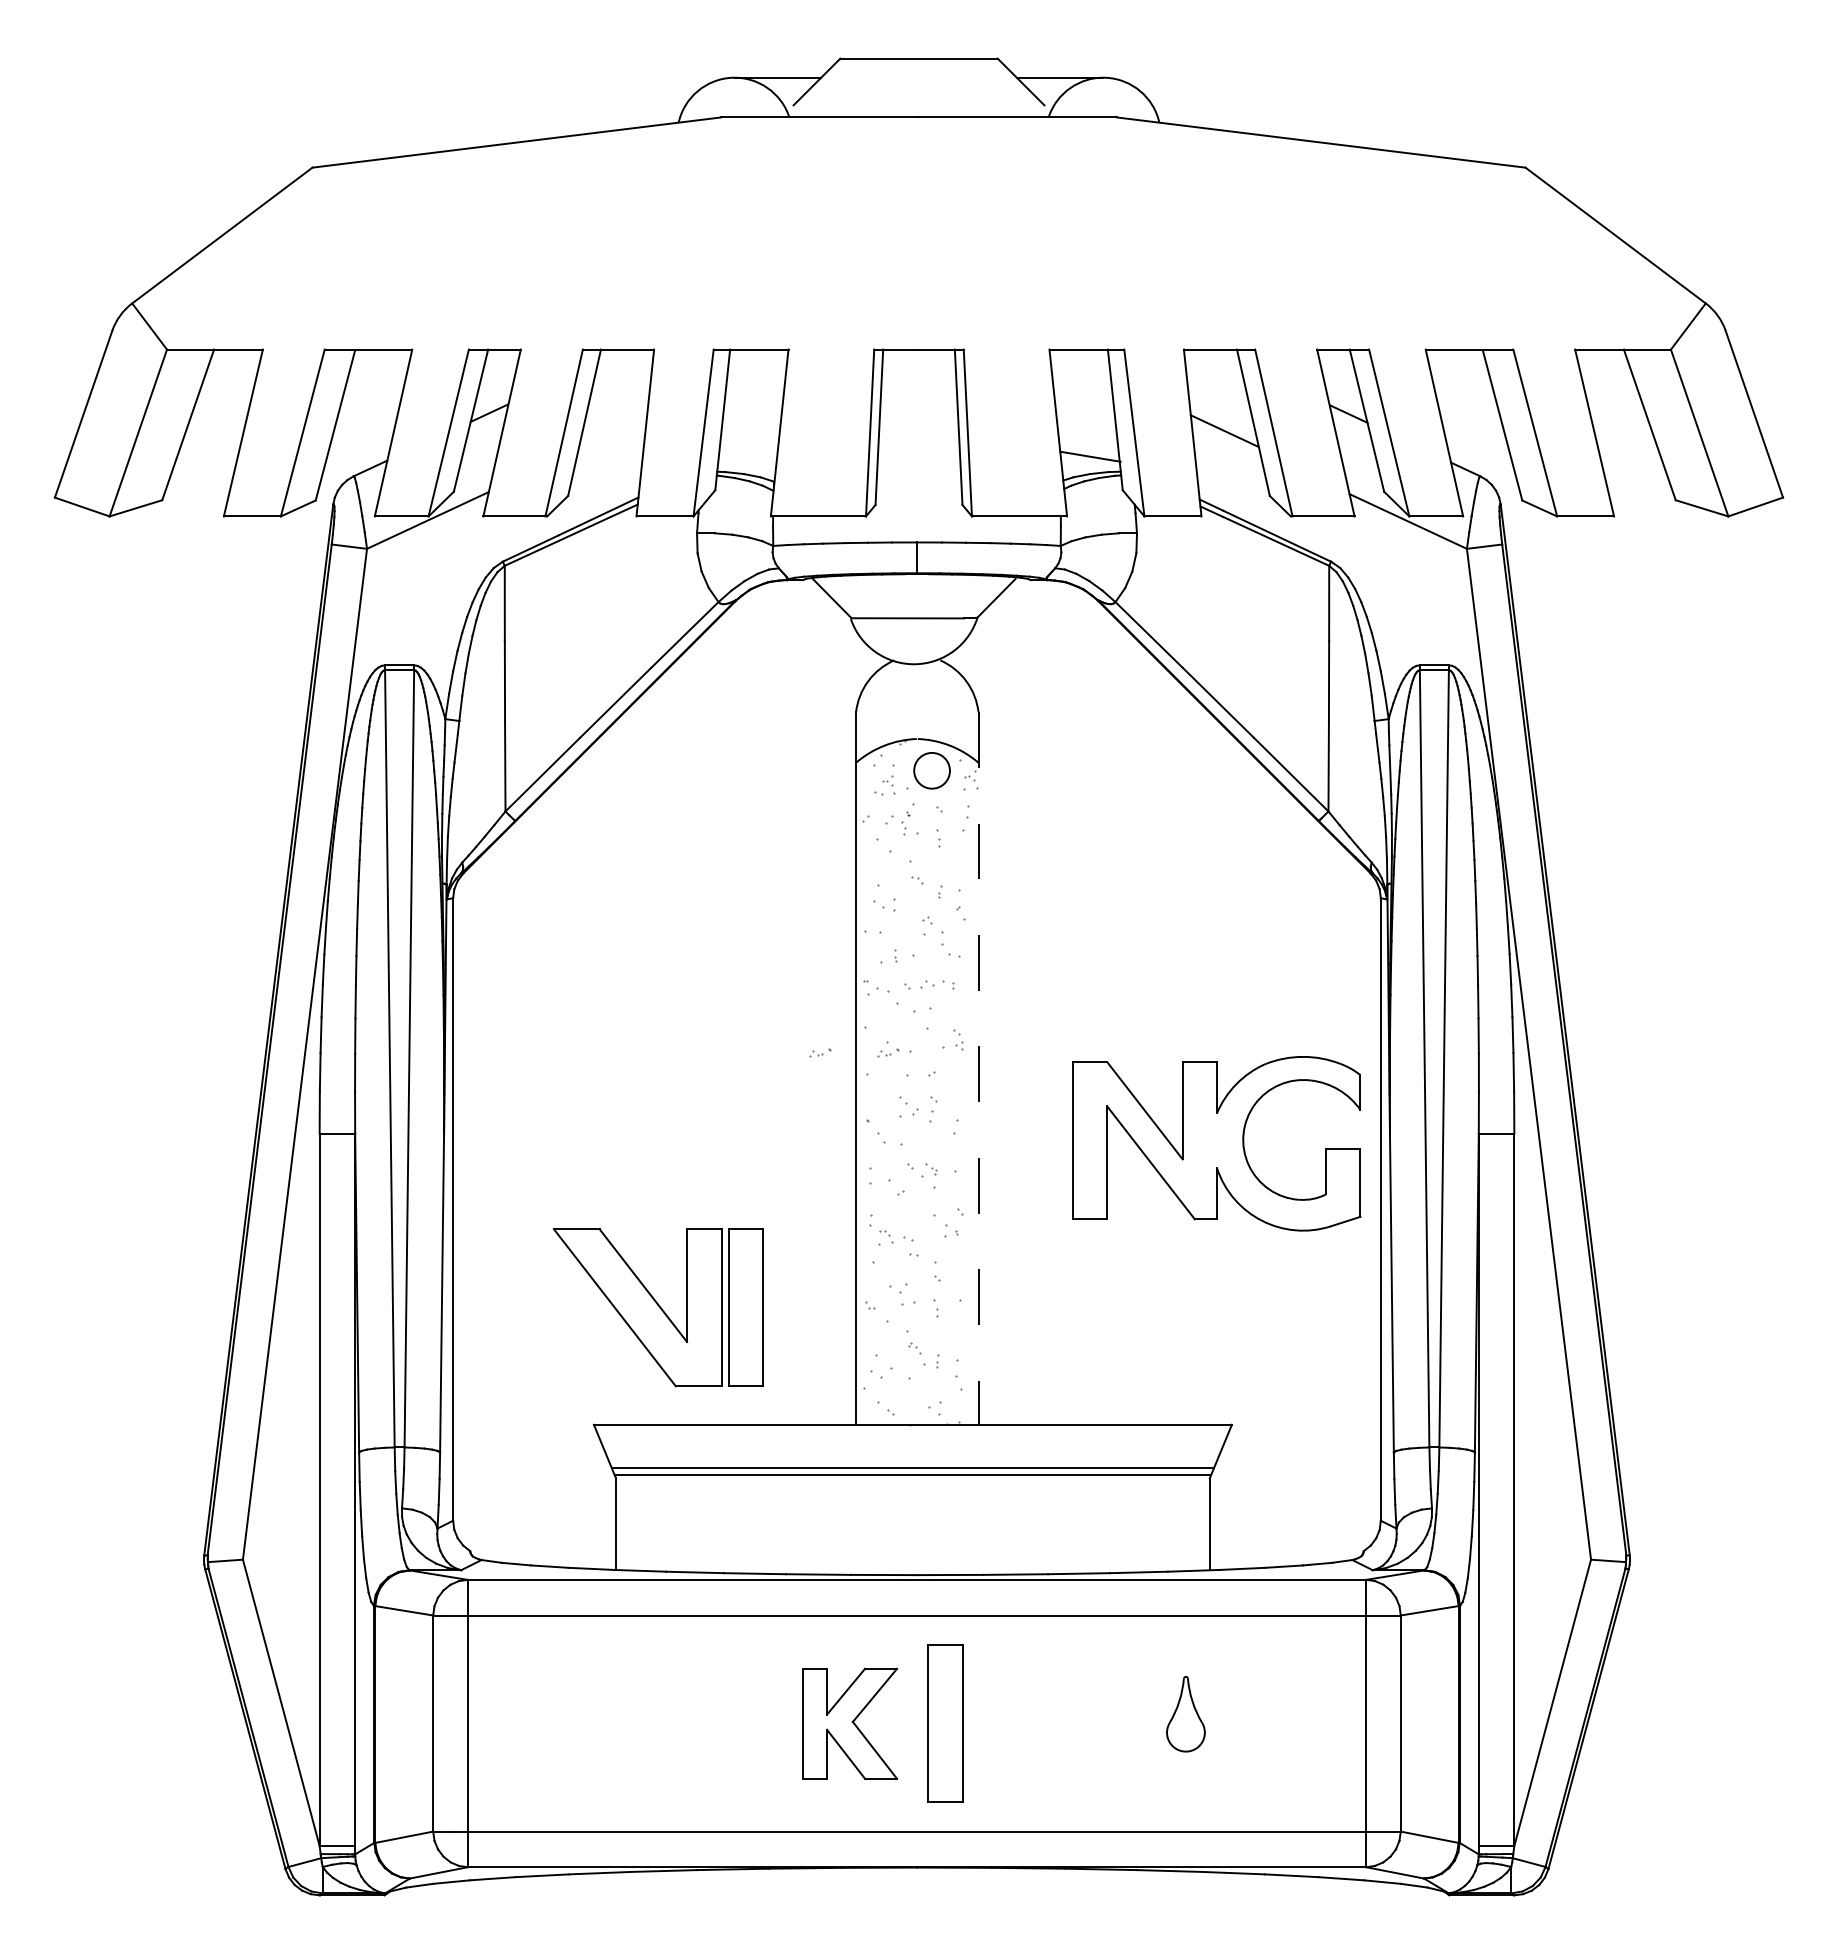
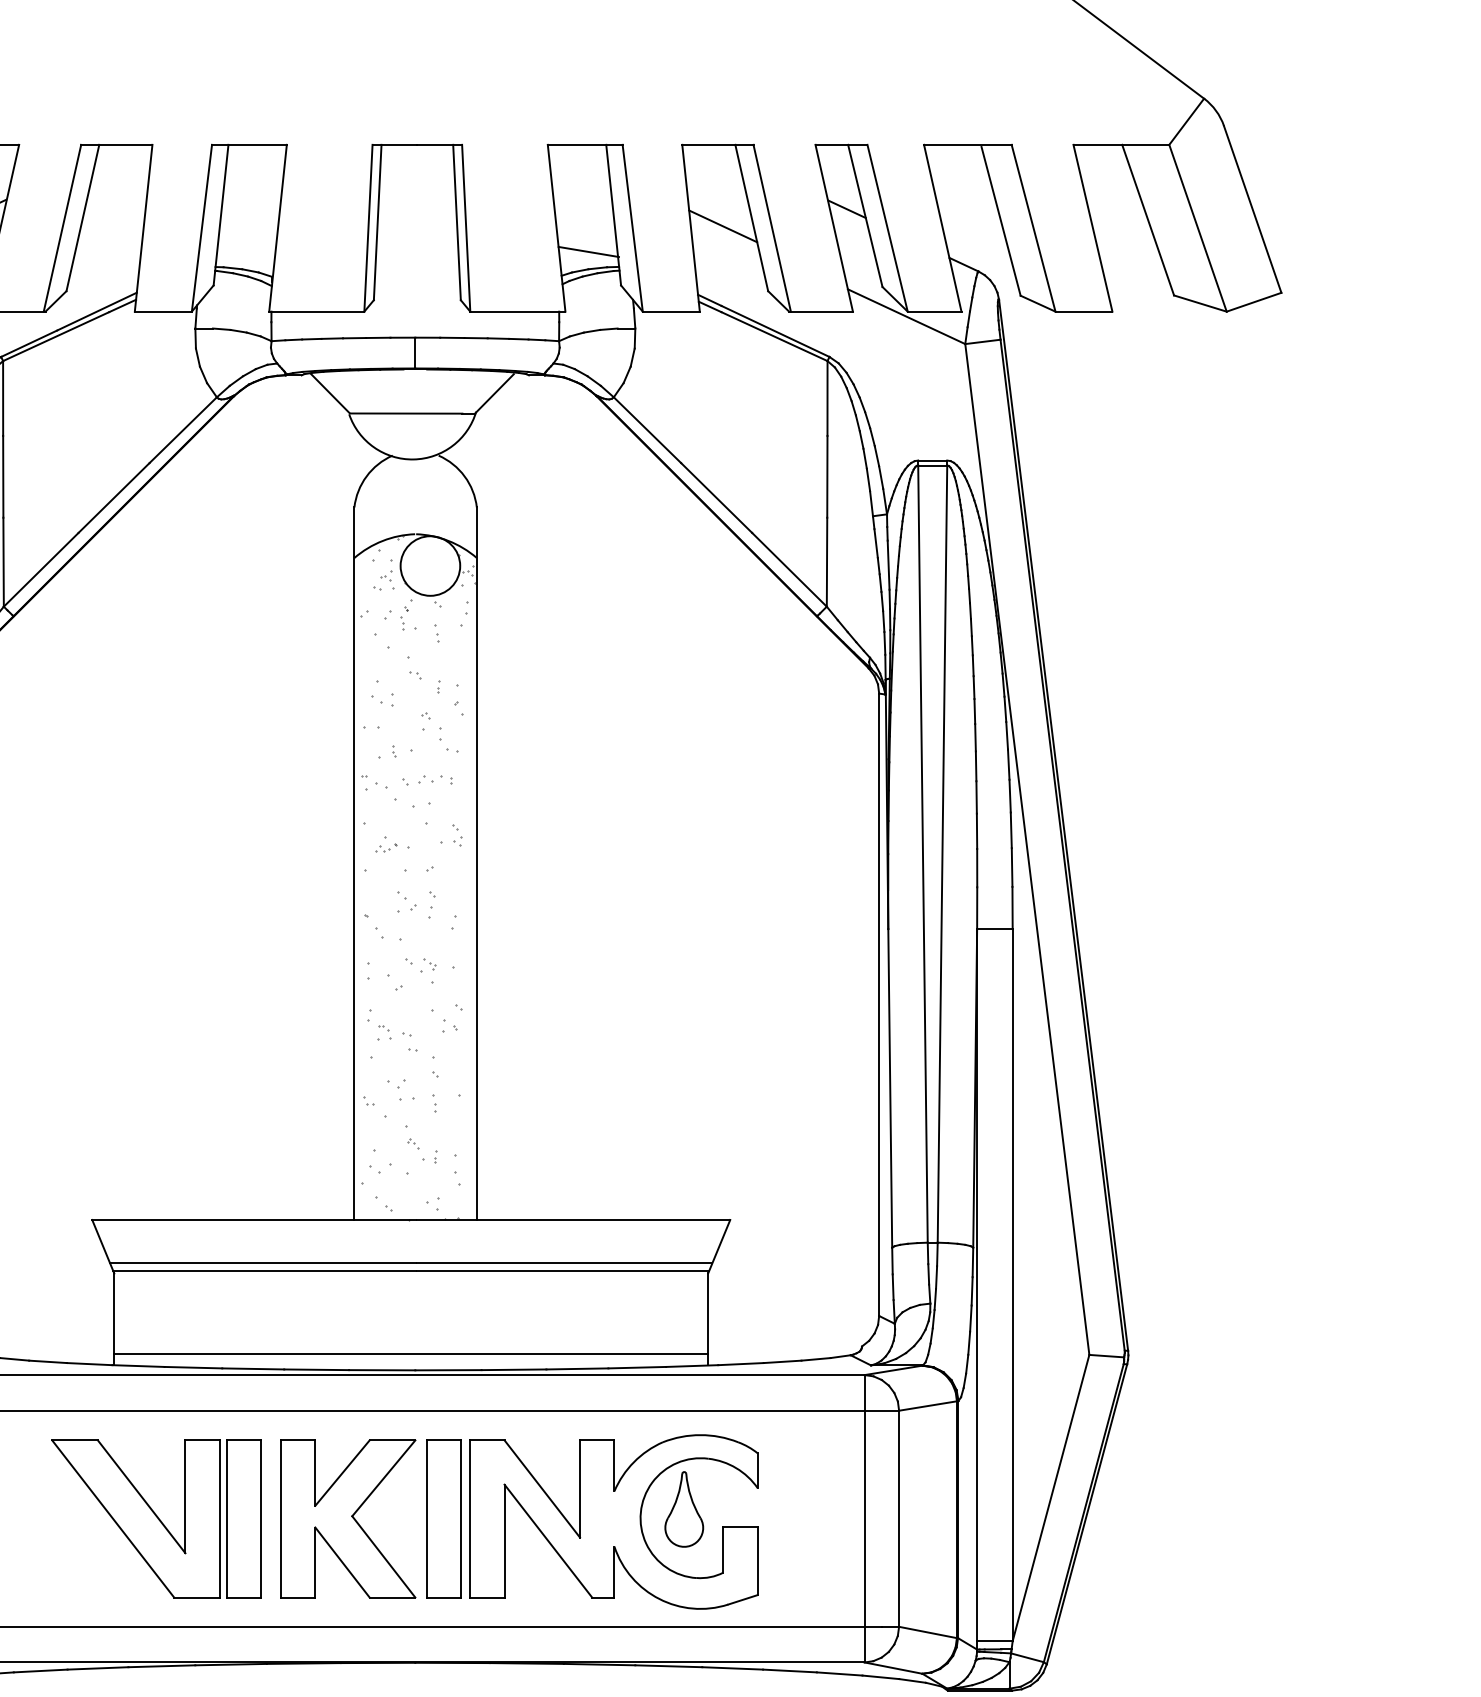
circle: (931, 770) -> (429, 565), size x1.67
part: (820, 1052) -> (318, 847), removed
line: (978, 1069) -> (476, 864), dashed -> solid
part: (1216, 1143) -> (613, 1521), moved
part: (657, 1307) -> (155, 1518), moved
line: (912, 1558) -> (410, 1353), added
part: (850, 1723) -> (348, 1518), size x1.43

